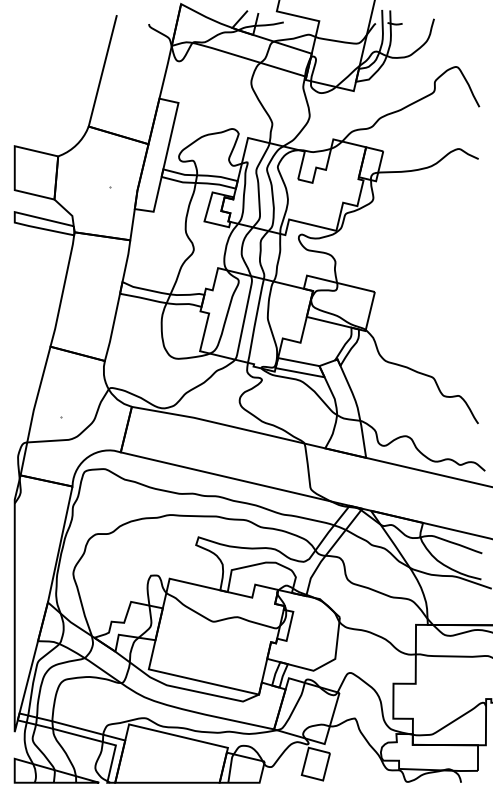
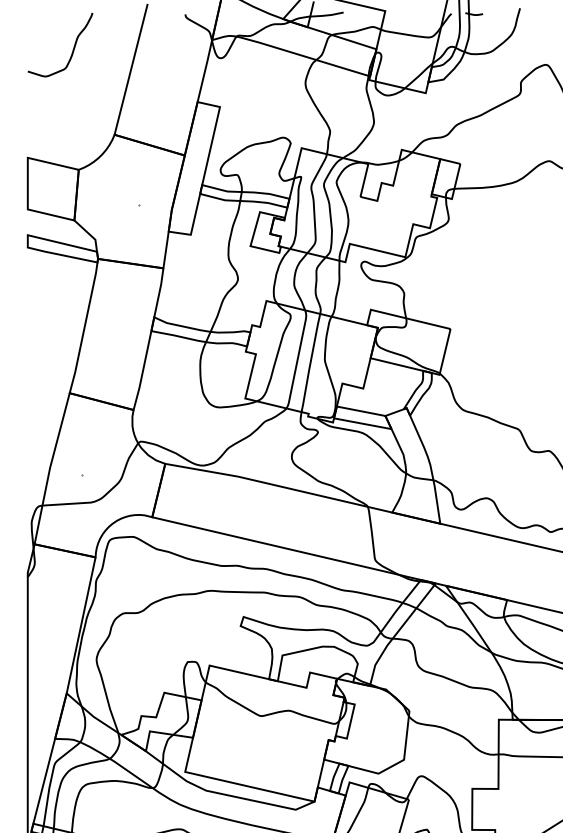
curve: (53, 51) -> (73, 46), added

